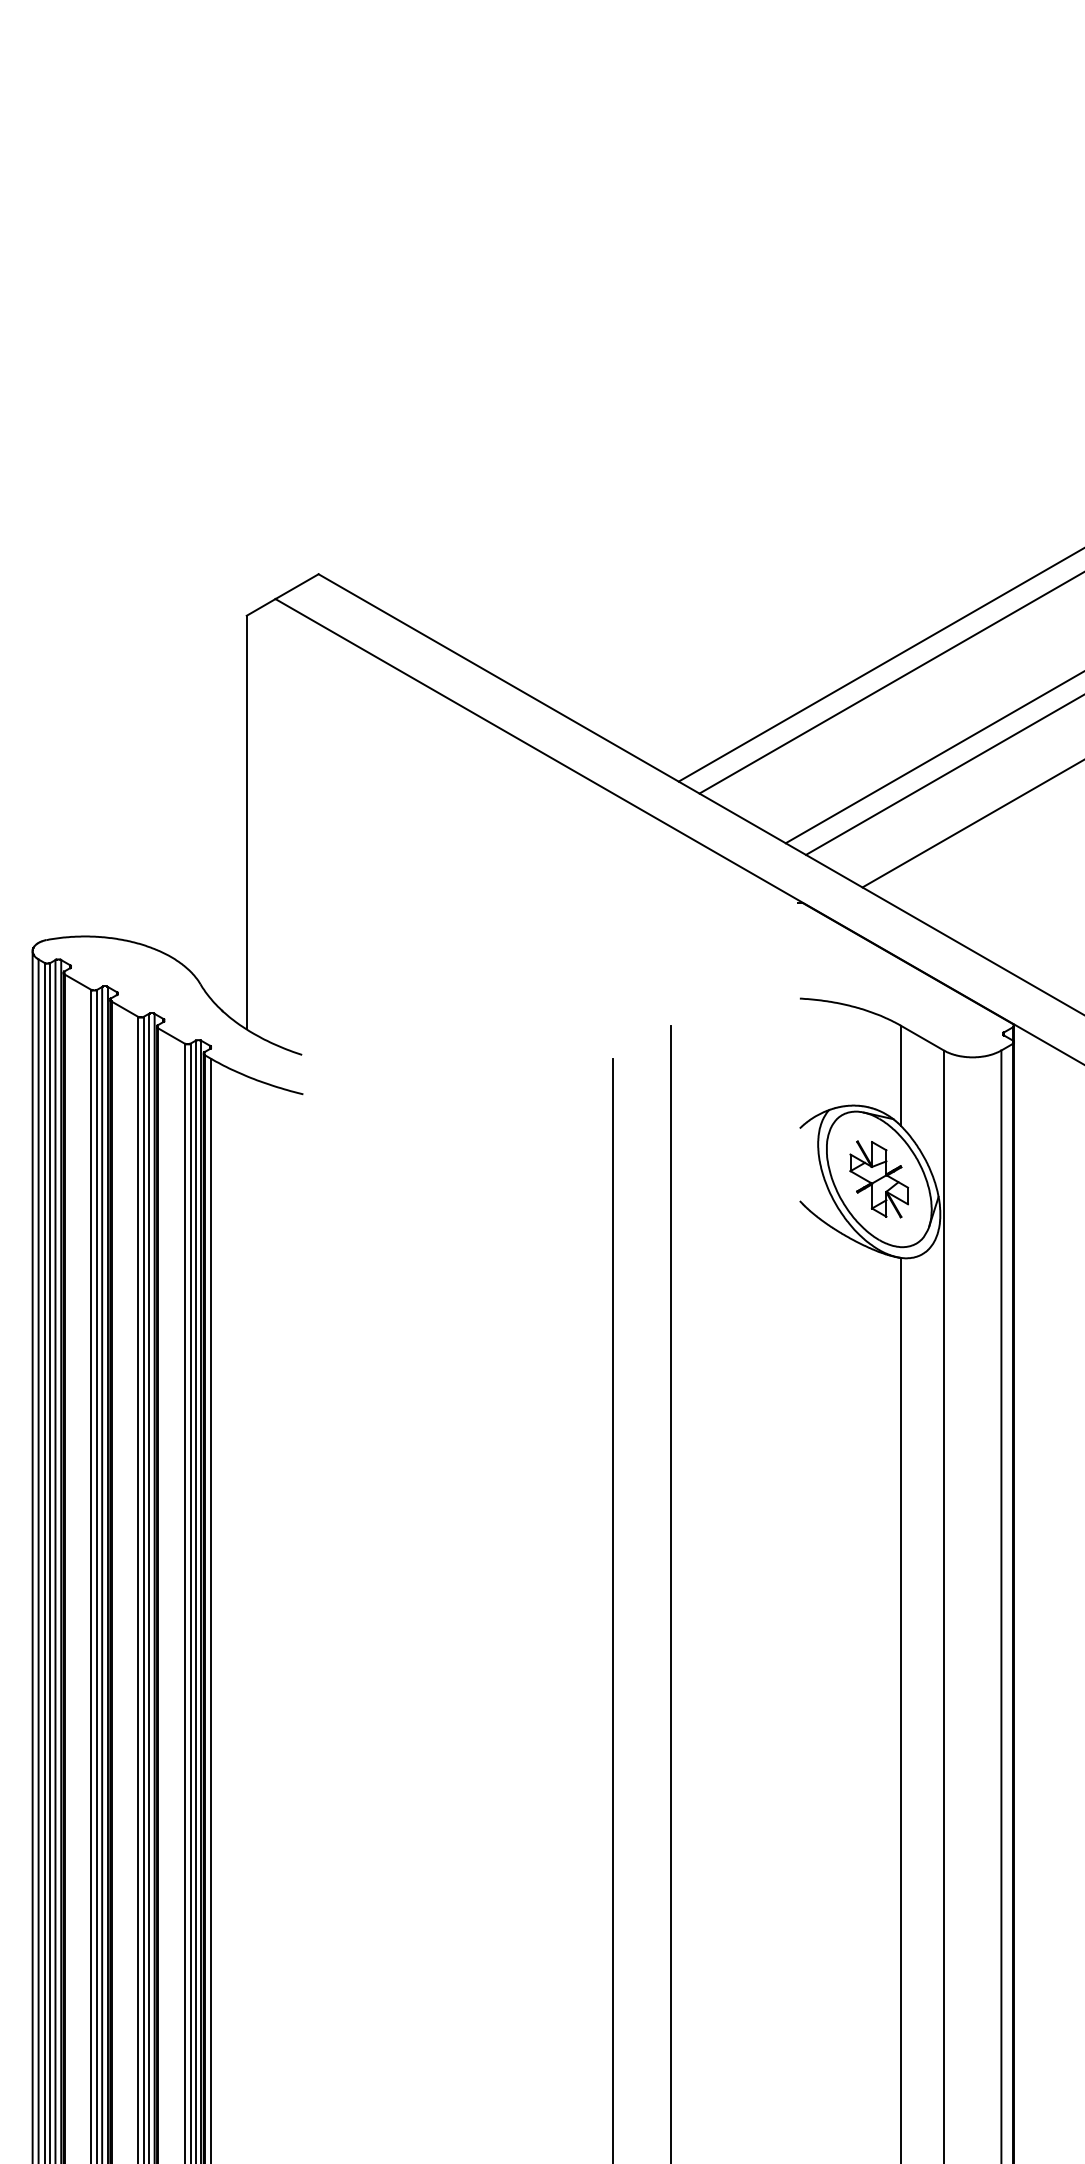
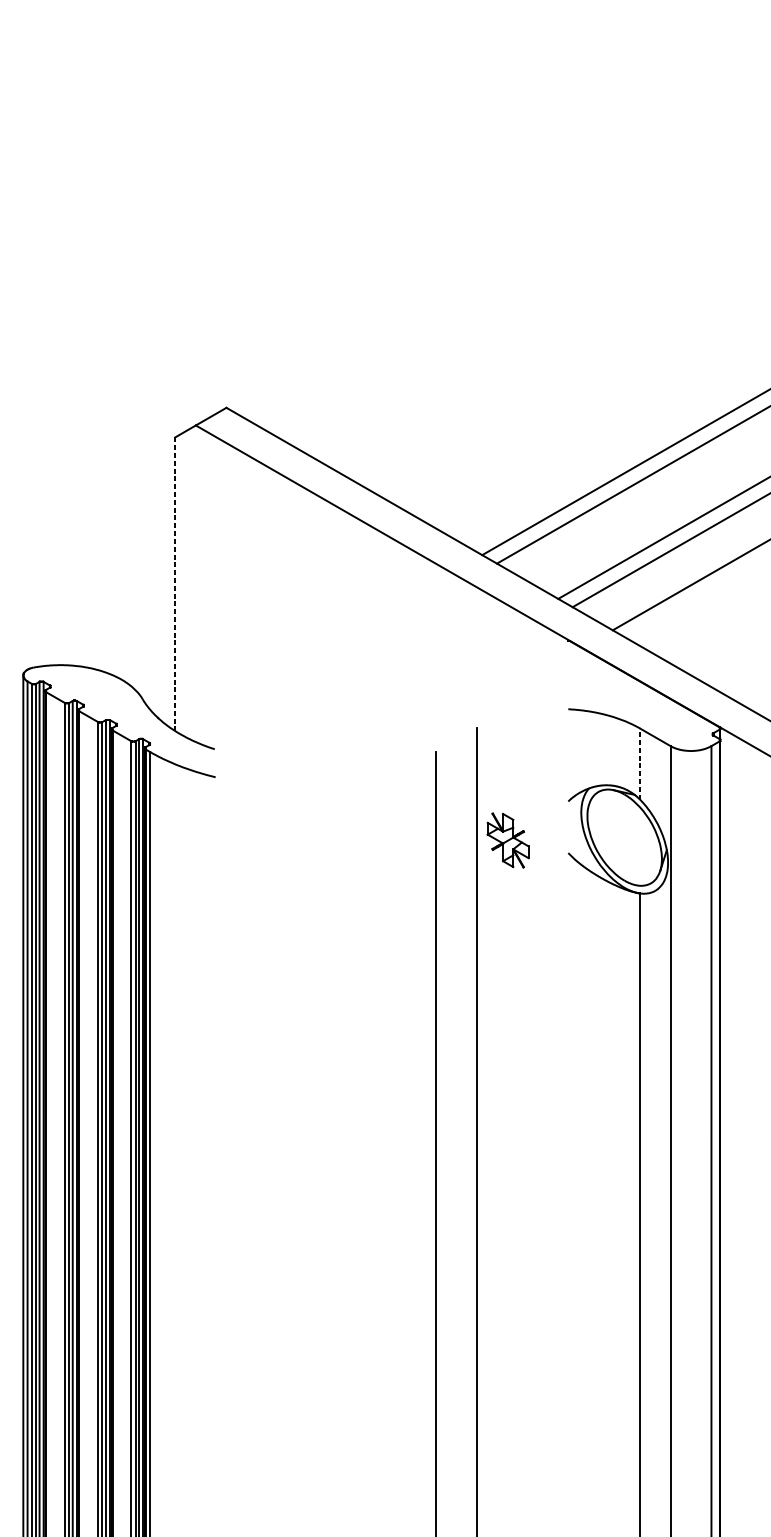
line: (246, 822) -> (175, 584), solid -> dashed
line: (900, 1075) -> (639, 763), solid -> dashed
part: (879, 1179) -> (508, 840), moved

